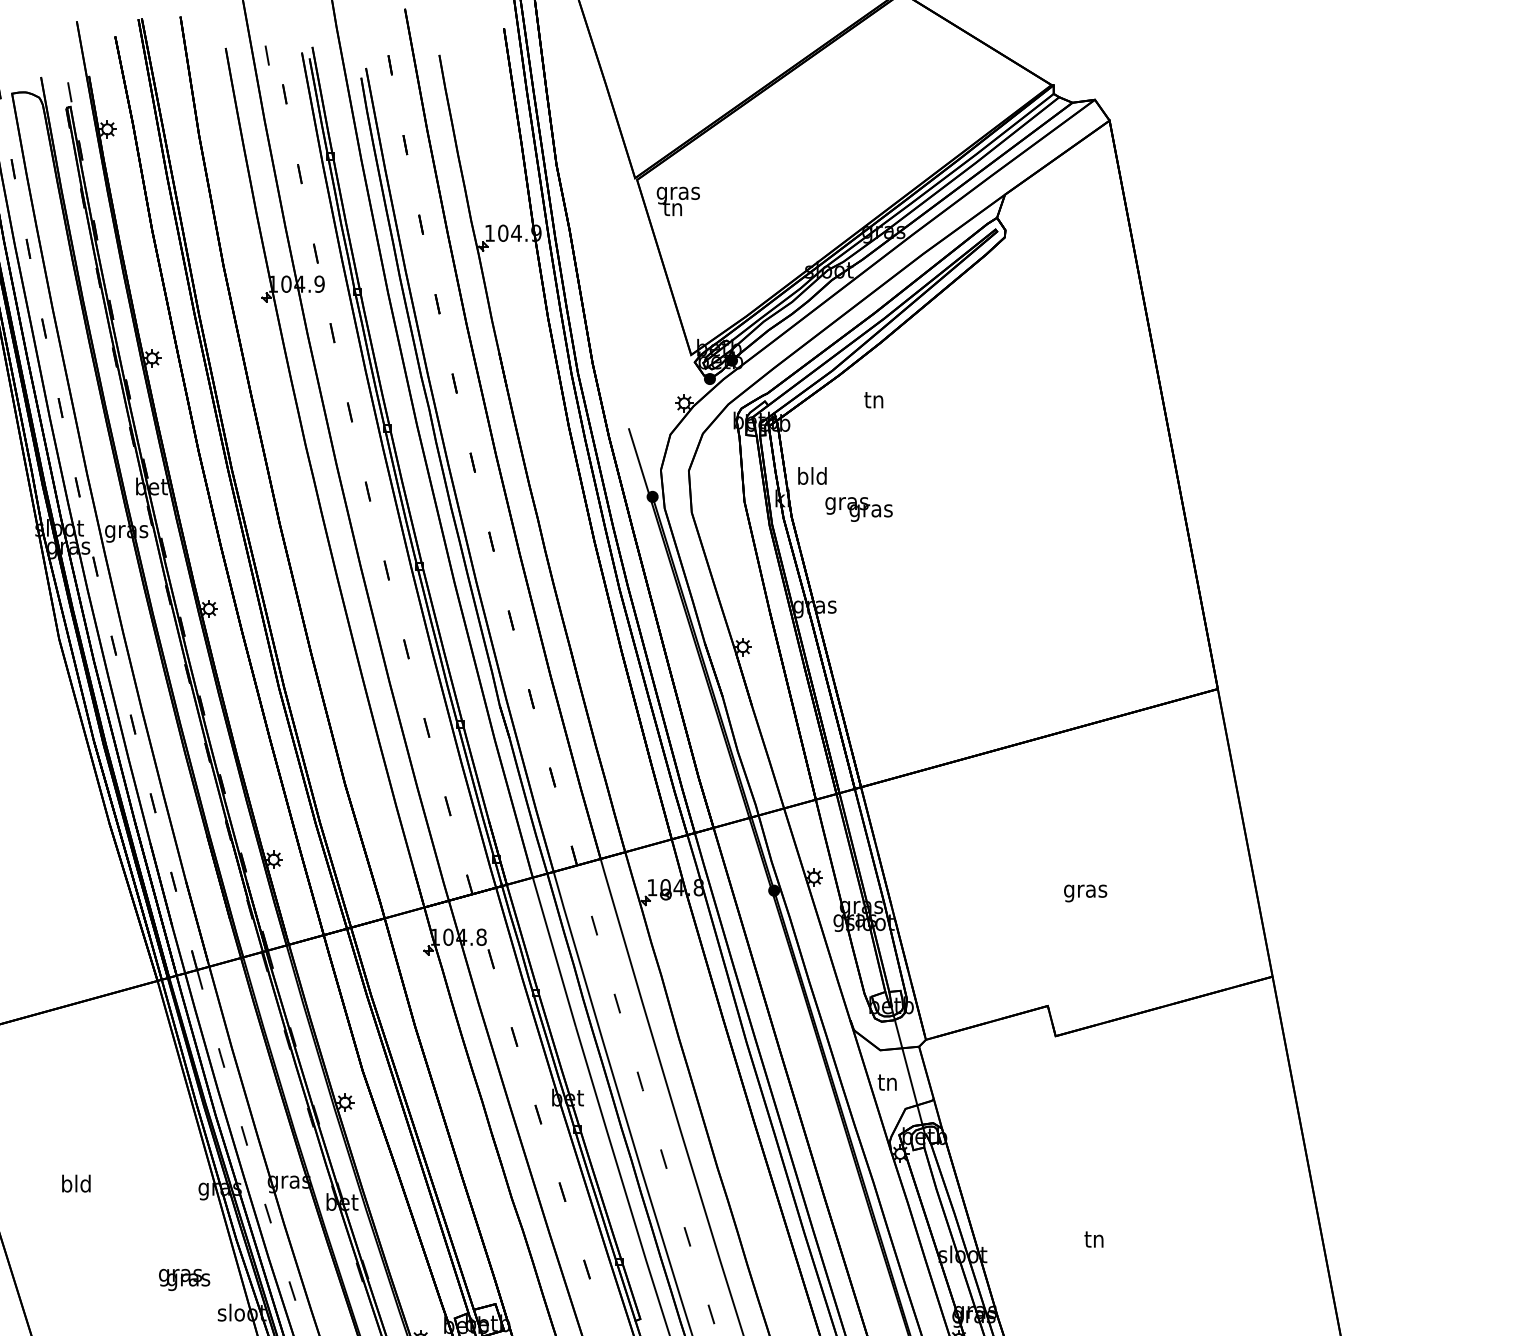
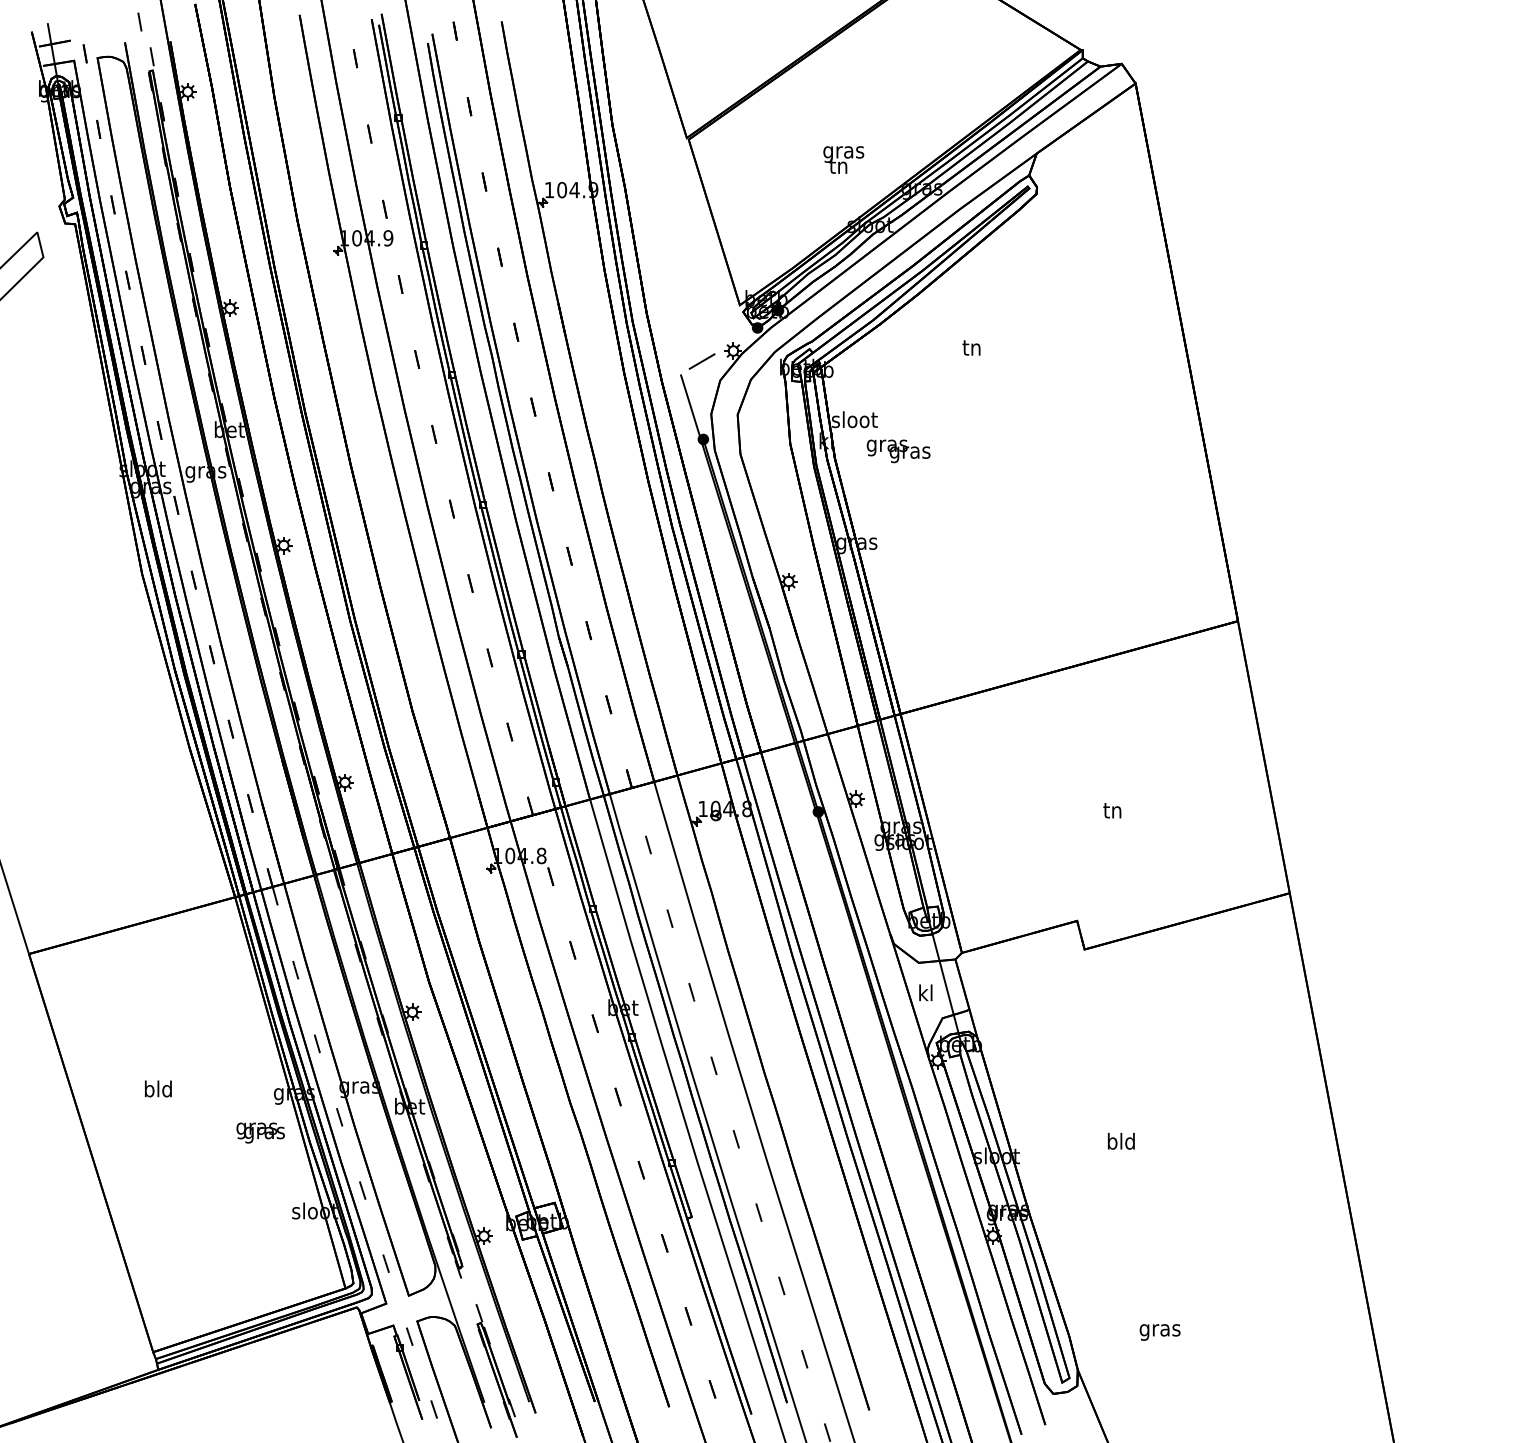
line: (266, 55) -> (139, 21), moved
text: (678, 200) -> (843, 159), moved
text: (873, 399) -> (971, 347), moved
line: (650, 414) -> (701, 361), added
text: (812, 475) -> (854, 419), bld -> sloot
text: (1085, 891) -> (1112, 812), gras -> tn
text: (887, 1081) -> (925, 992), tn -> kl
text: (1093, 1238) -> (1120, 1140), tn -> bld
text: (184, 1279) -> (260, 1132), moved

